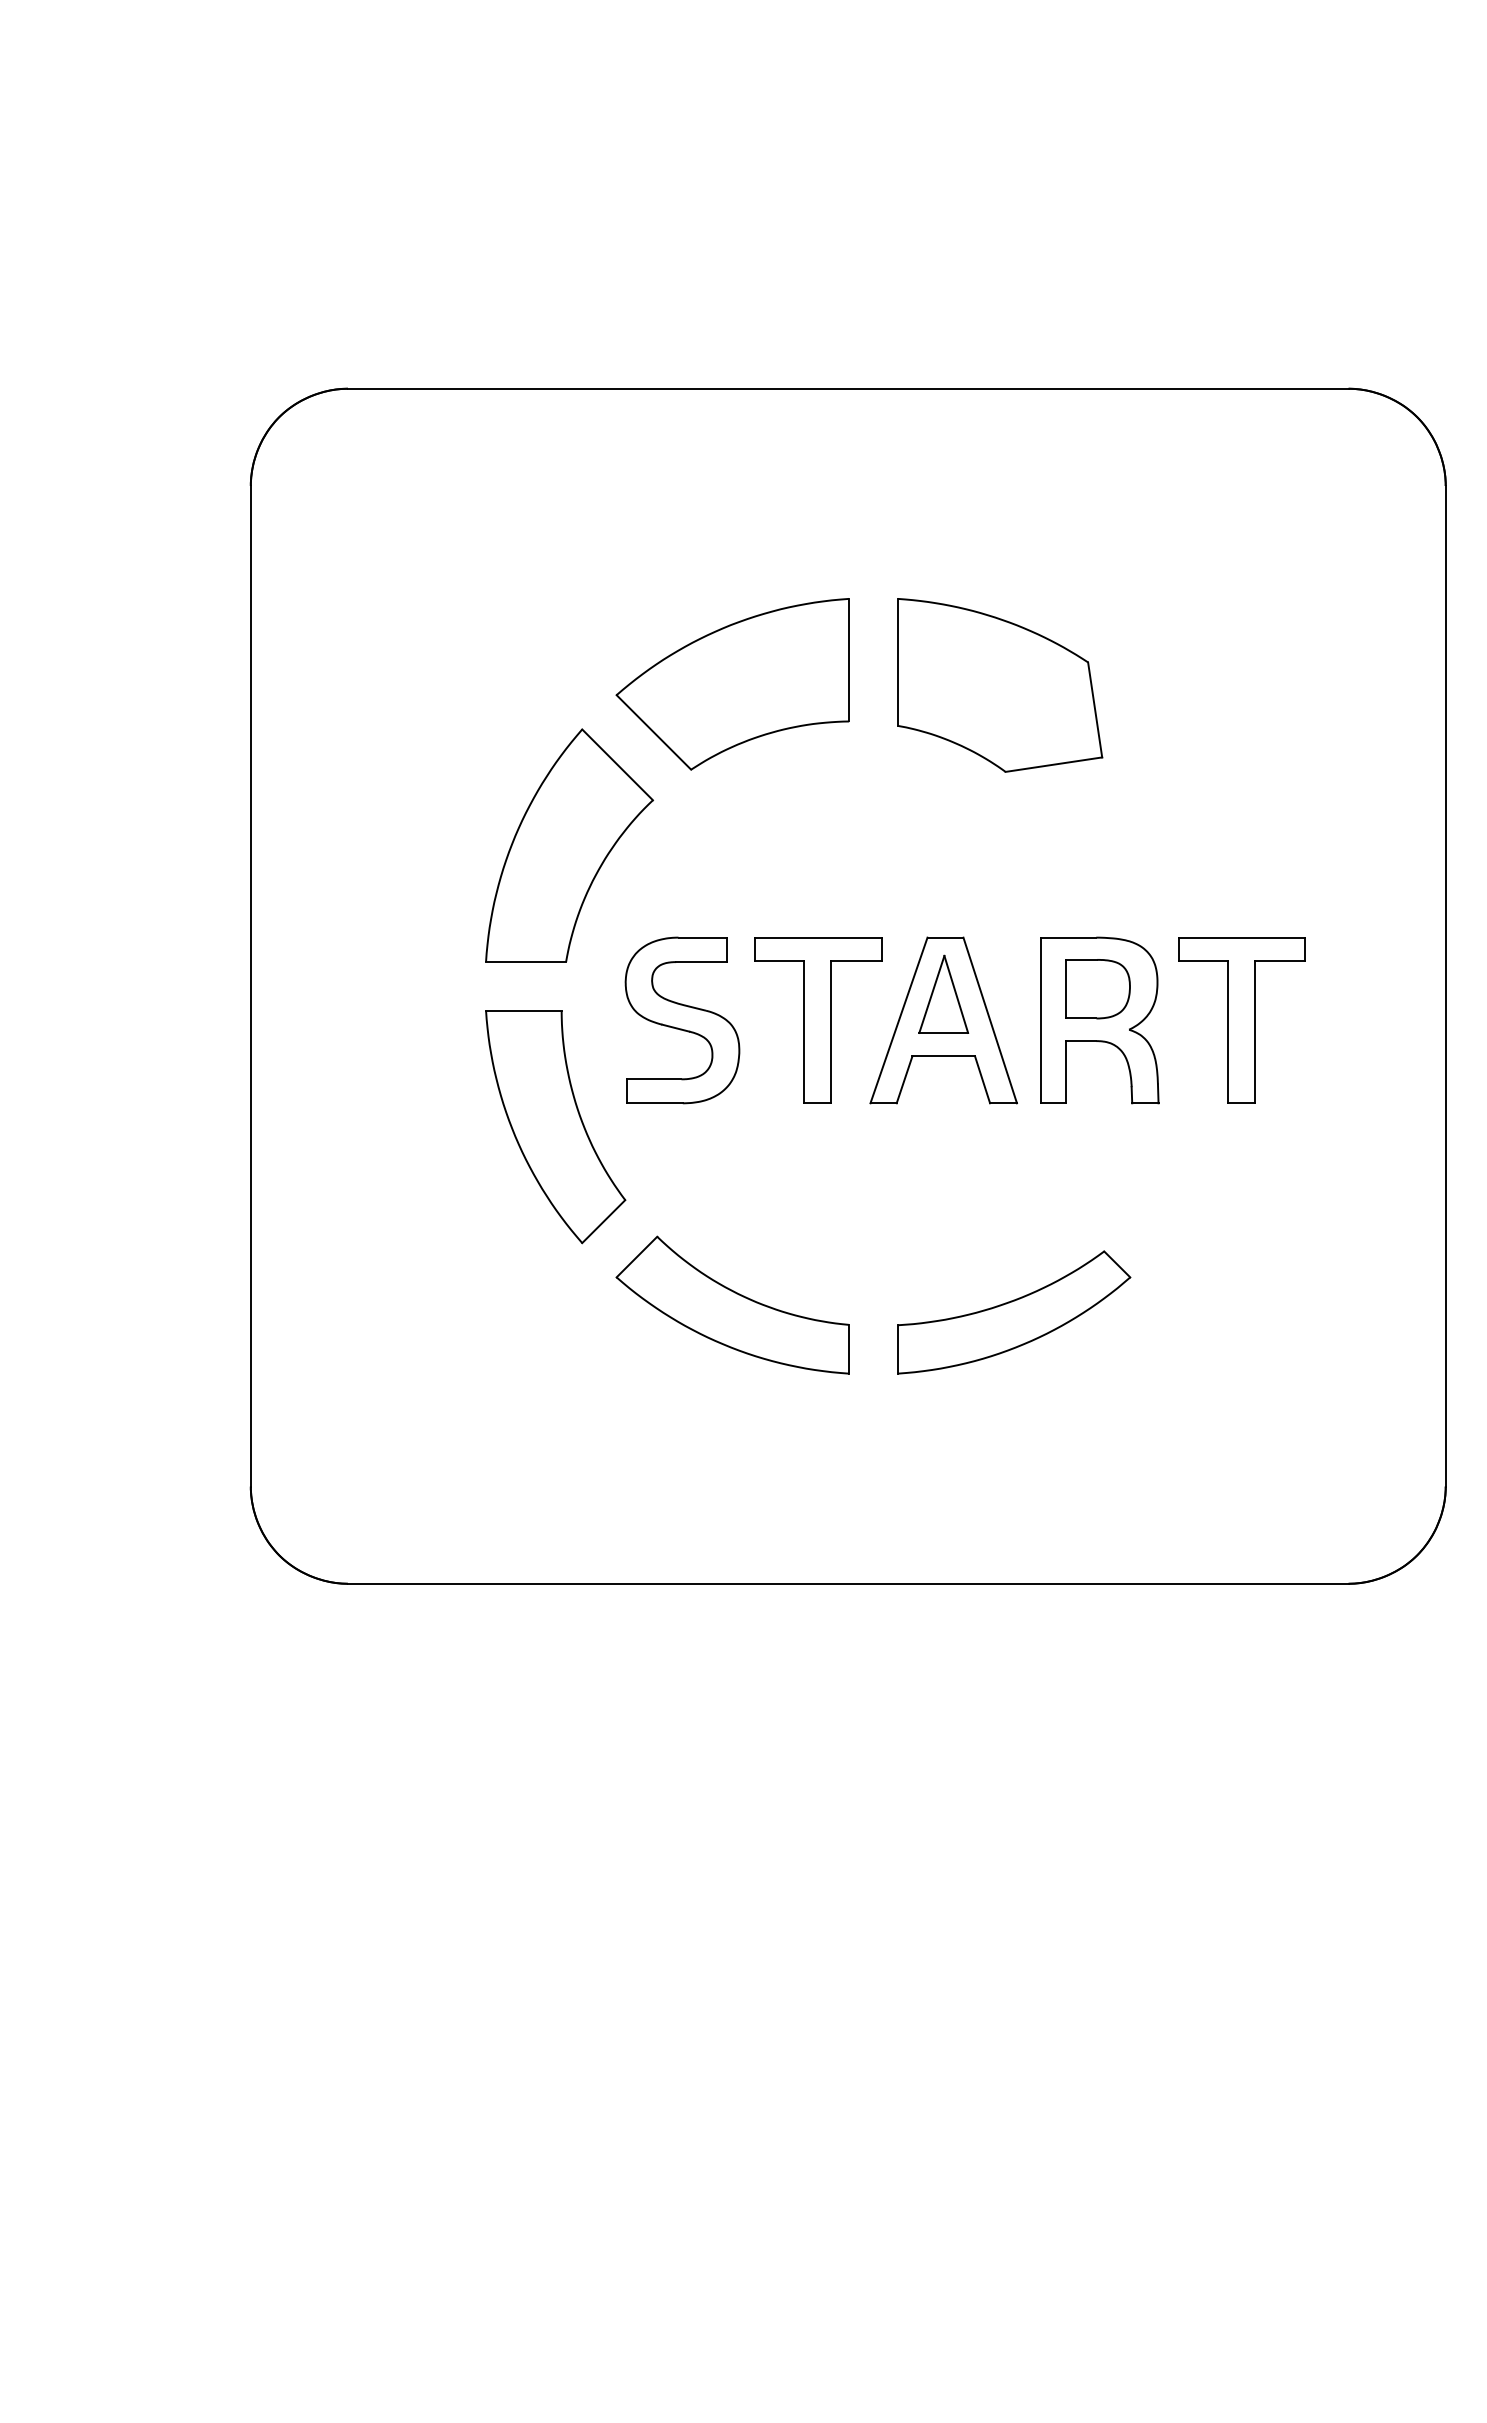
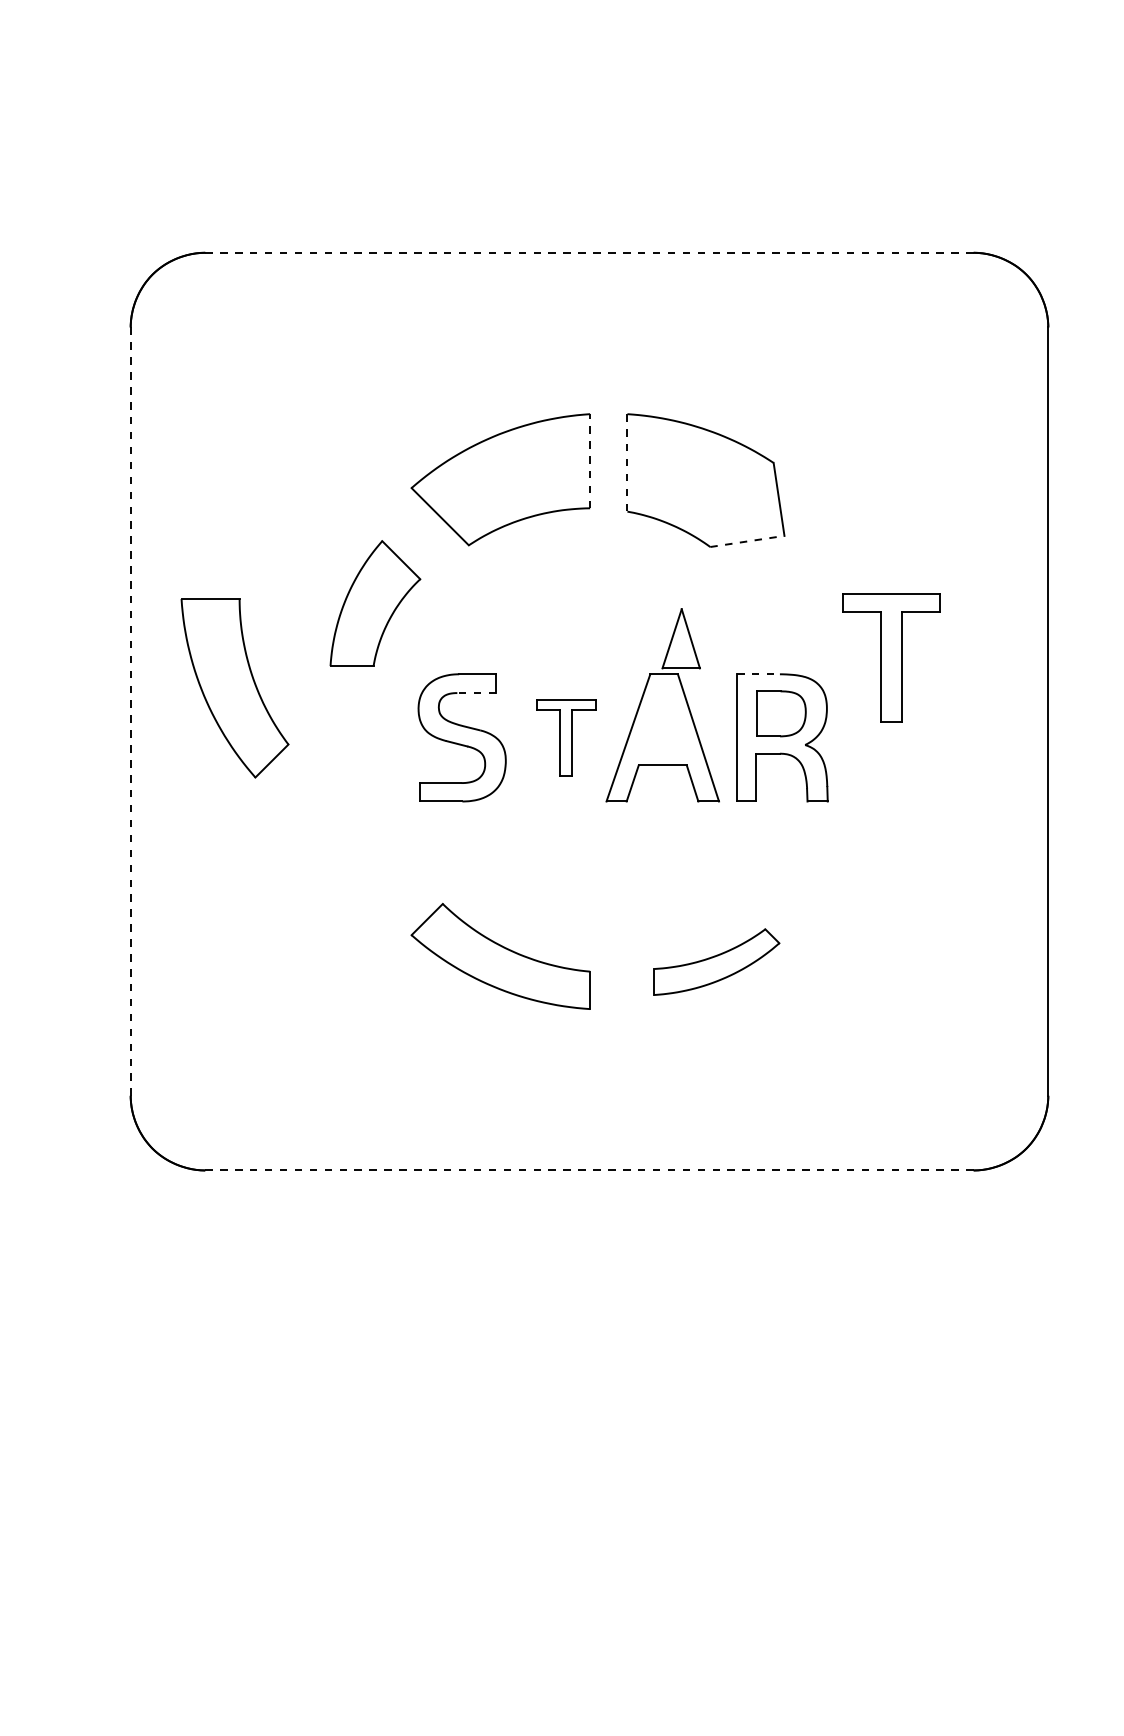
line: (847, 388) -> (588, 252), solid -> dashed
line: (849, 659) -> (590, 460), solid -> dashed
line: (897, 662) -> (627, 463), solid -> dashed
line: (1053, 764) -> (747, 541), solid -> dashed
part: (569, 845) -> (375, 603), size x0.7
line: (1068, 937) -> (758, 674), solid -> dashed
line: (701, 962) -> (476, 693), solid -> dashed
line: (250, 986) -> (130, 711), solid -> dashed
part: (943, 993) -> (681, 638), moved
part: (818, 1020) -> (566, 737), size x0.6
part: (1241, 1020) -> (891, 658), moved
part: (555, 1127) -> (234, 688), moved
part: (1014, 1312) -> (717, 962), size x0.7
line: (848, 1583) -> (589, 1170), solid -> dashed

